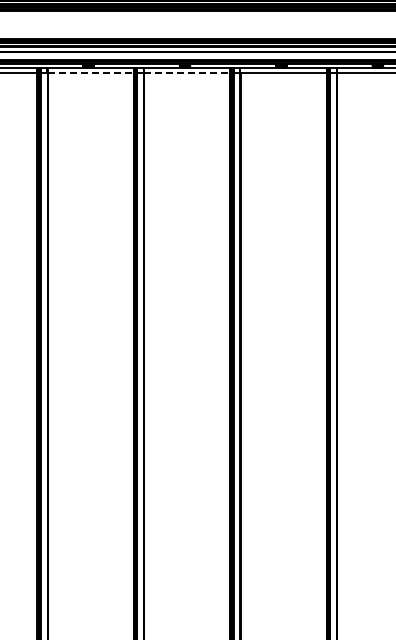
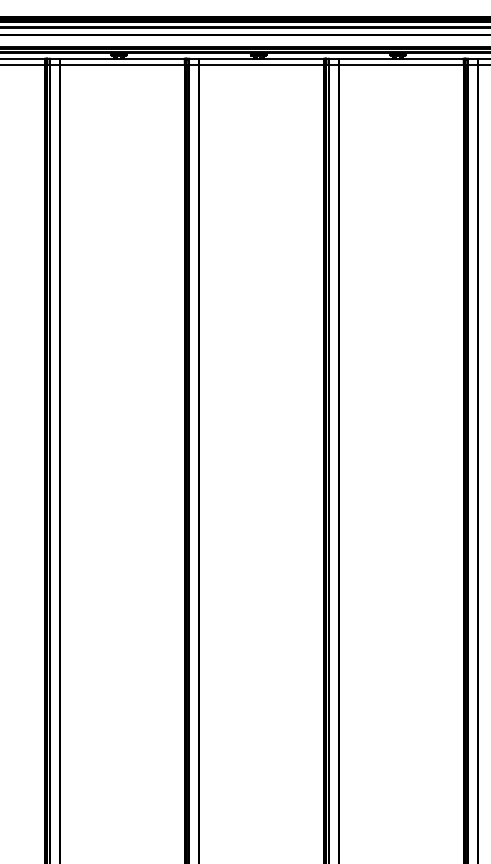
line: (91, 72) -> (123, 64), dashed -> solid
line: (187, 72) -> (262, 64), dashed -> solid

